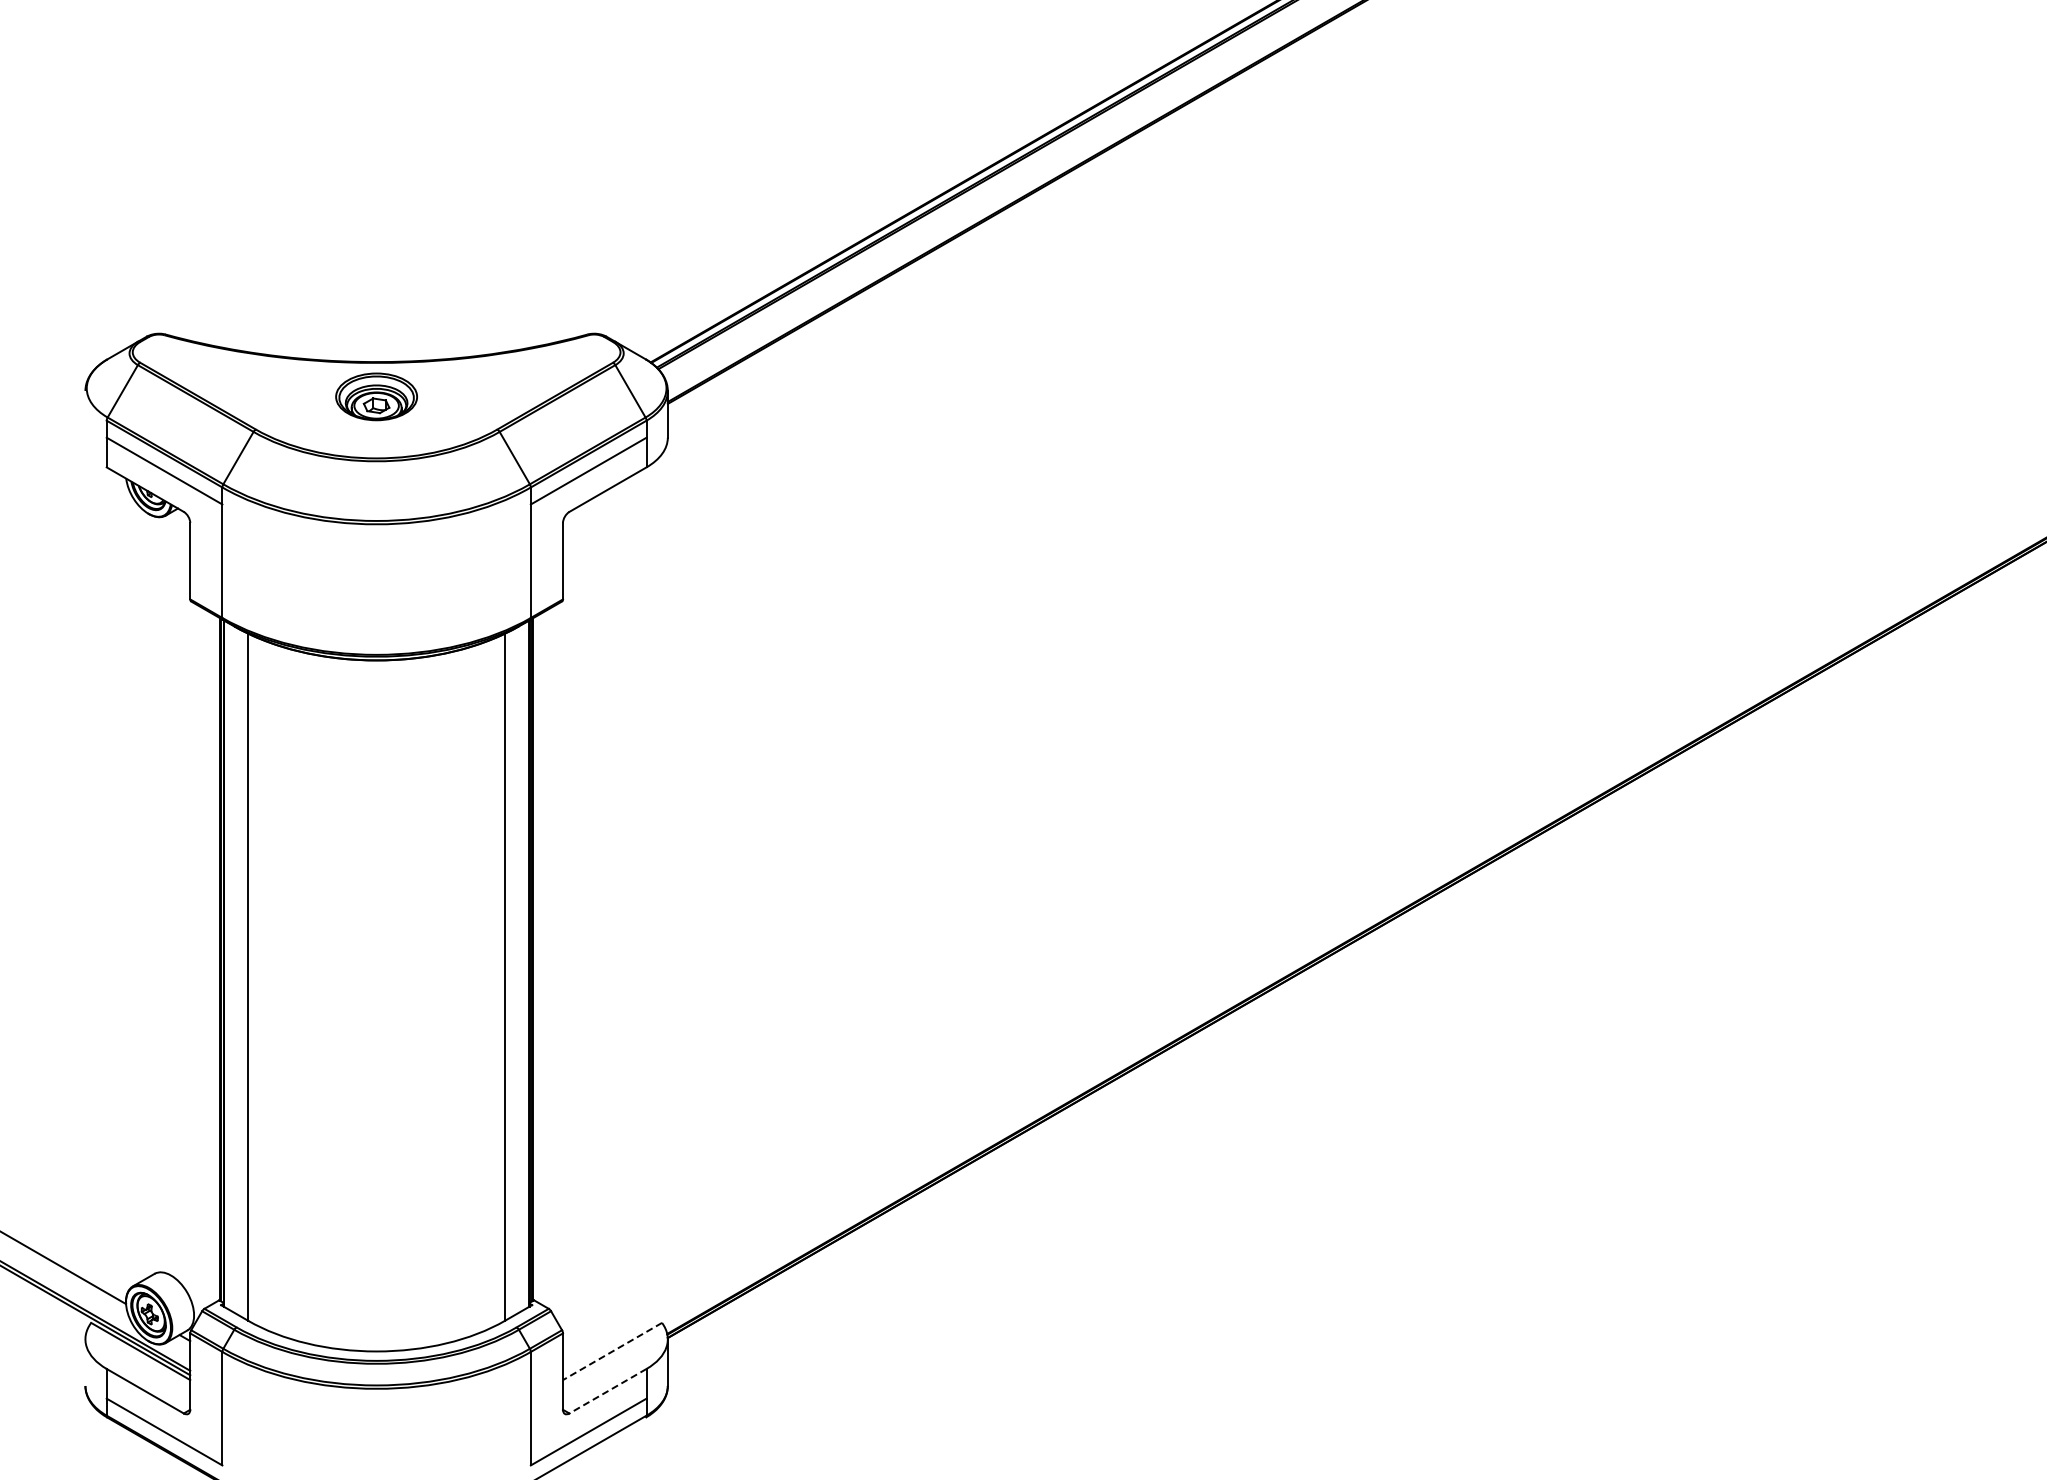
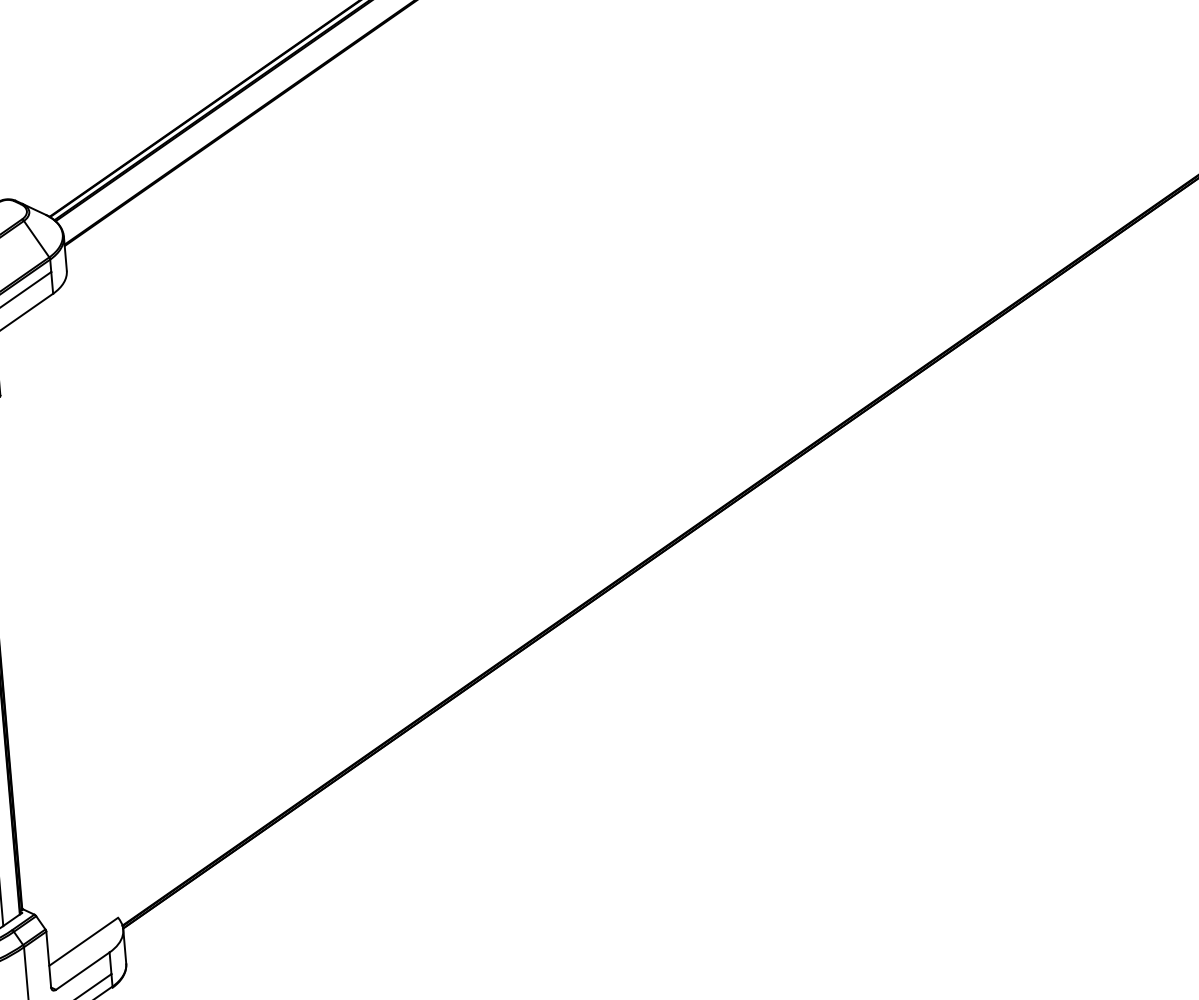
line: (612, 1351) -> (83, 941), dashed -> solid
line: (607, 1391) -> (82, 971), dashed -> solid

